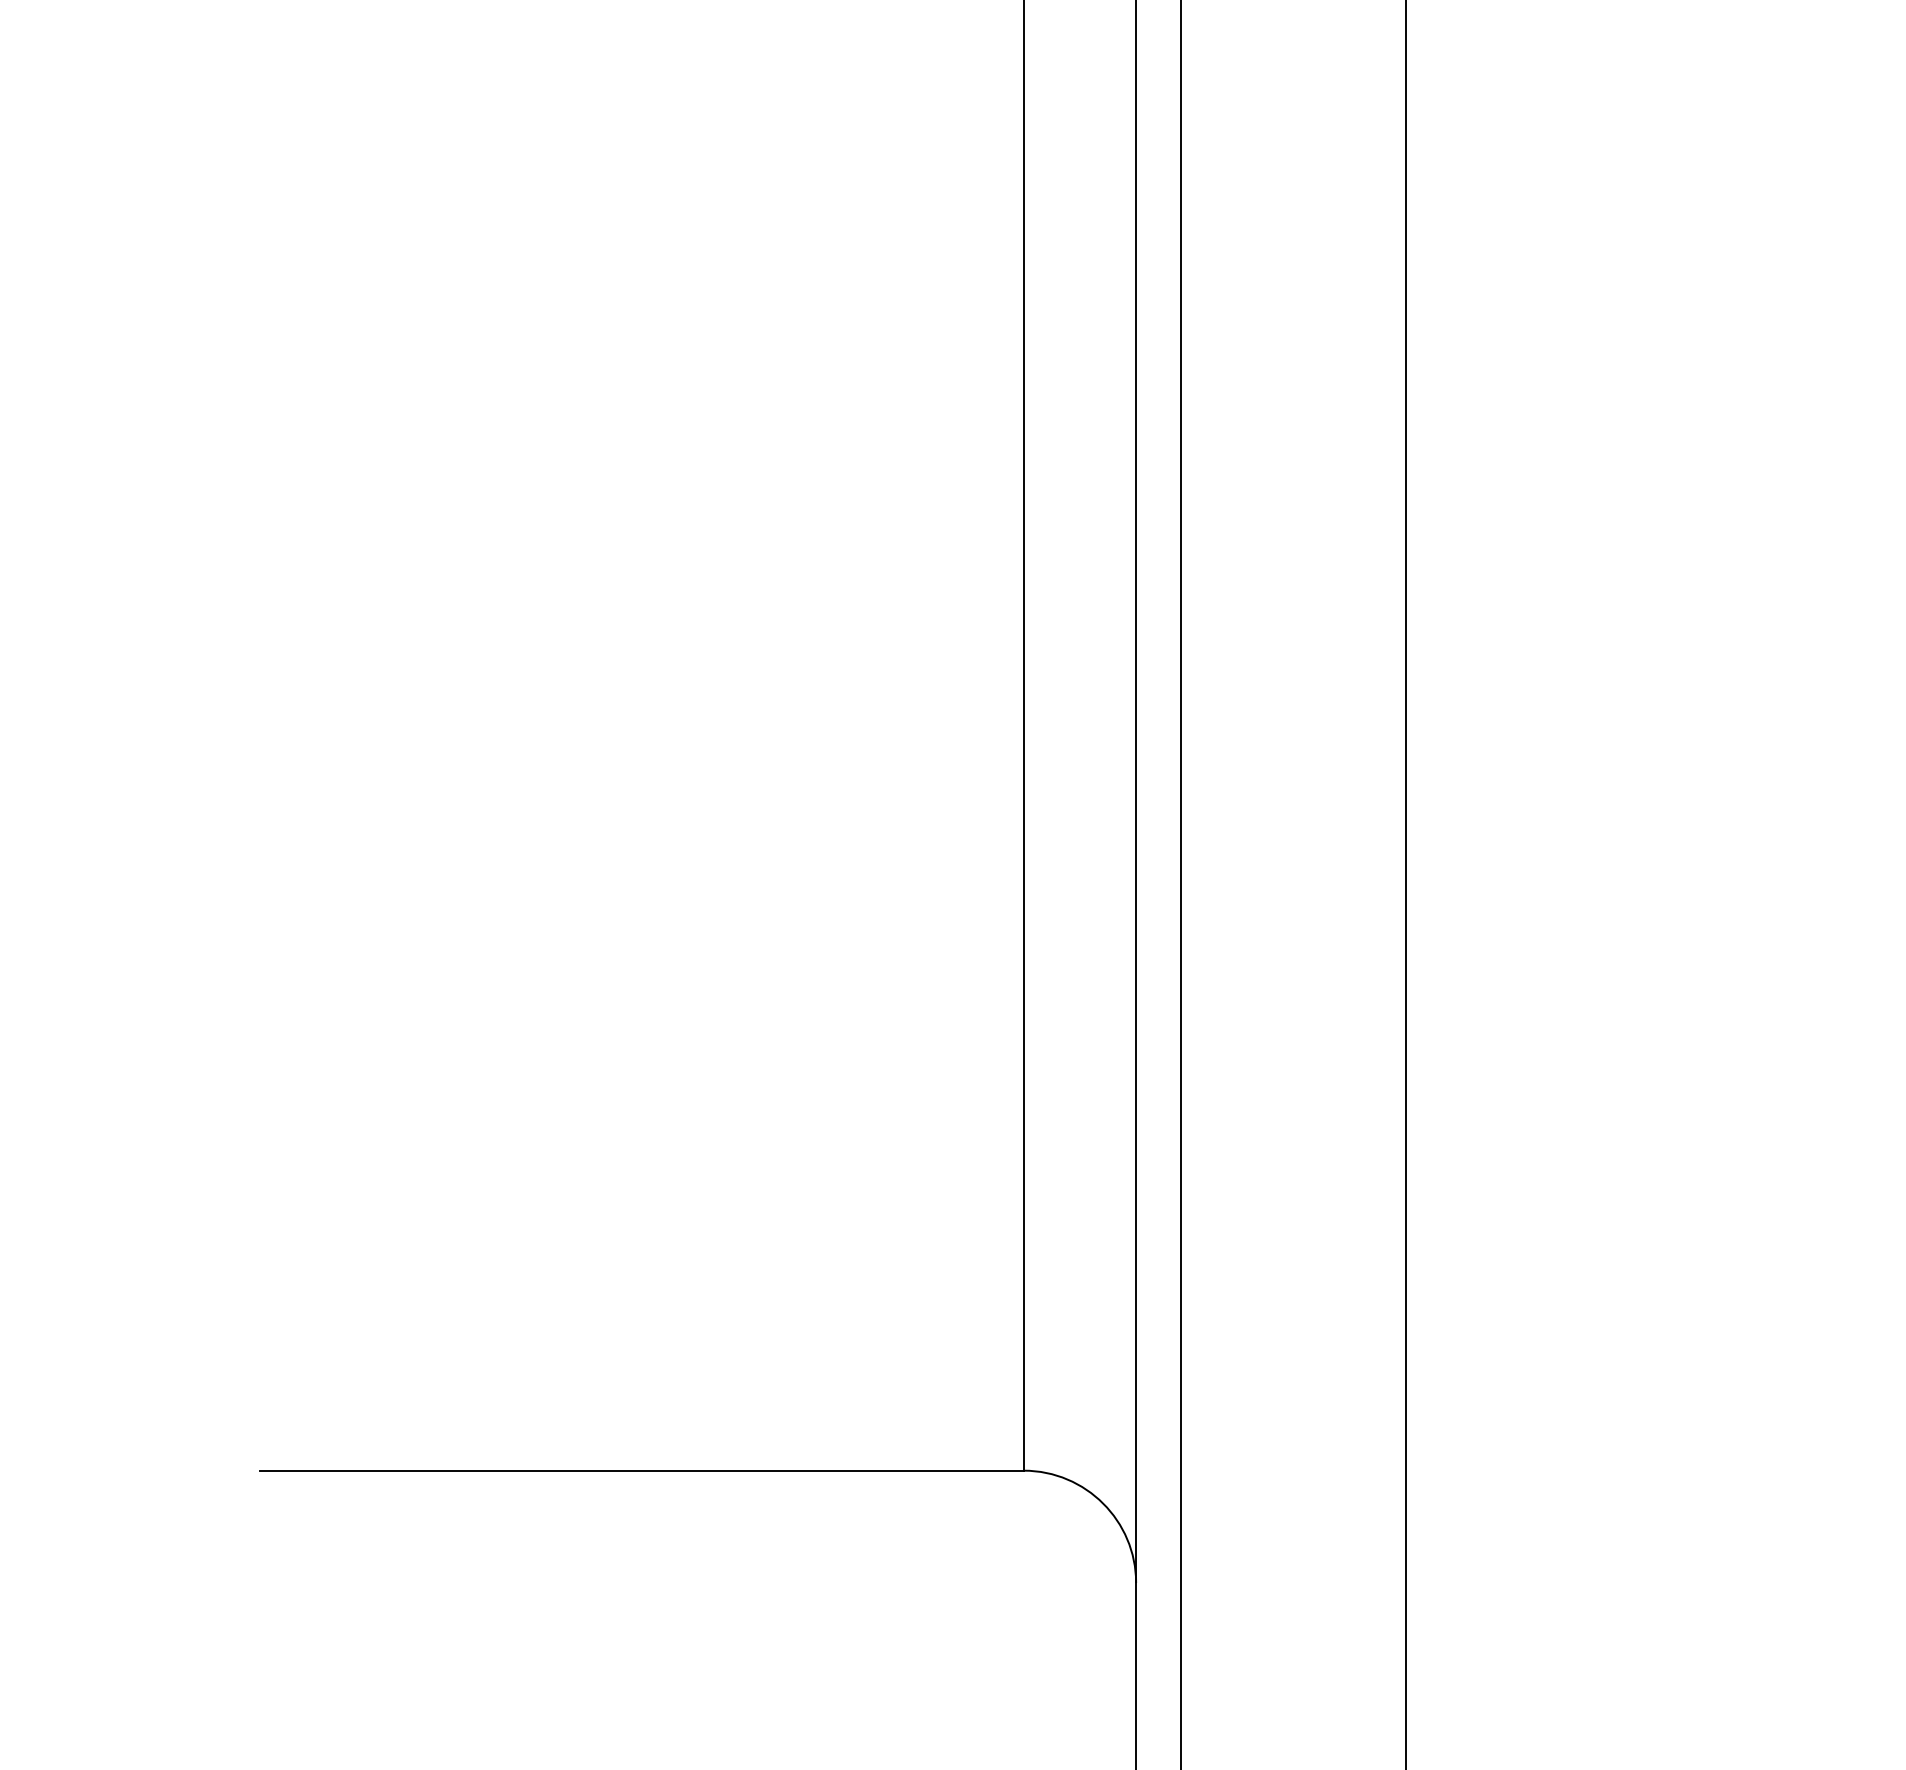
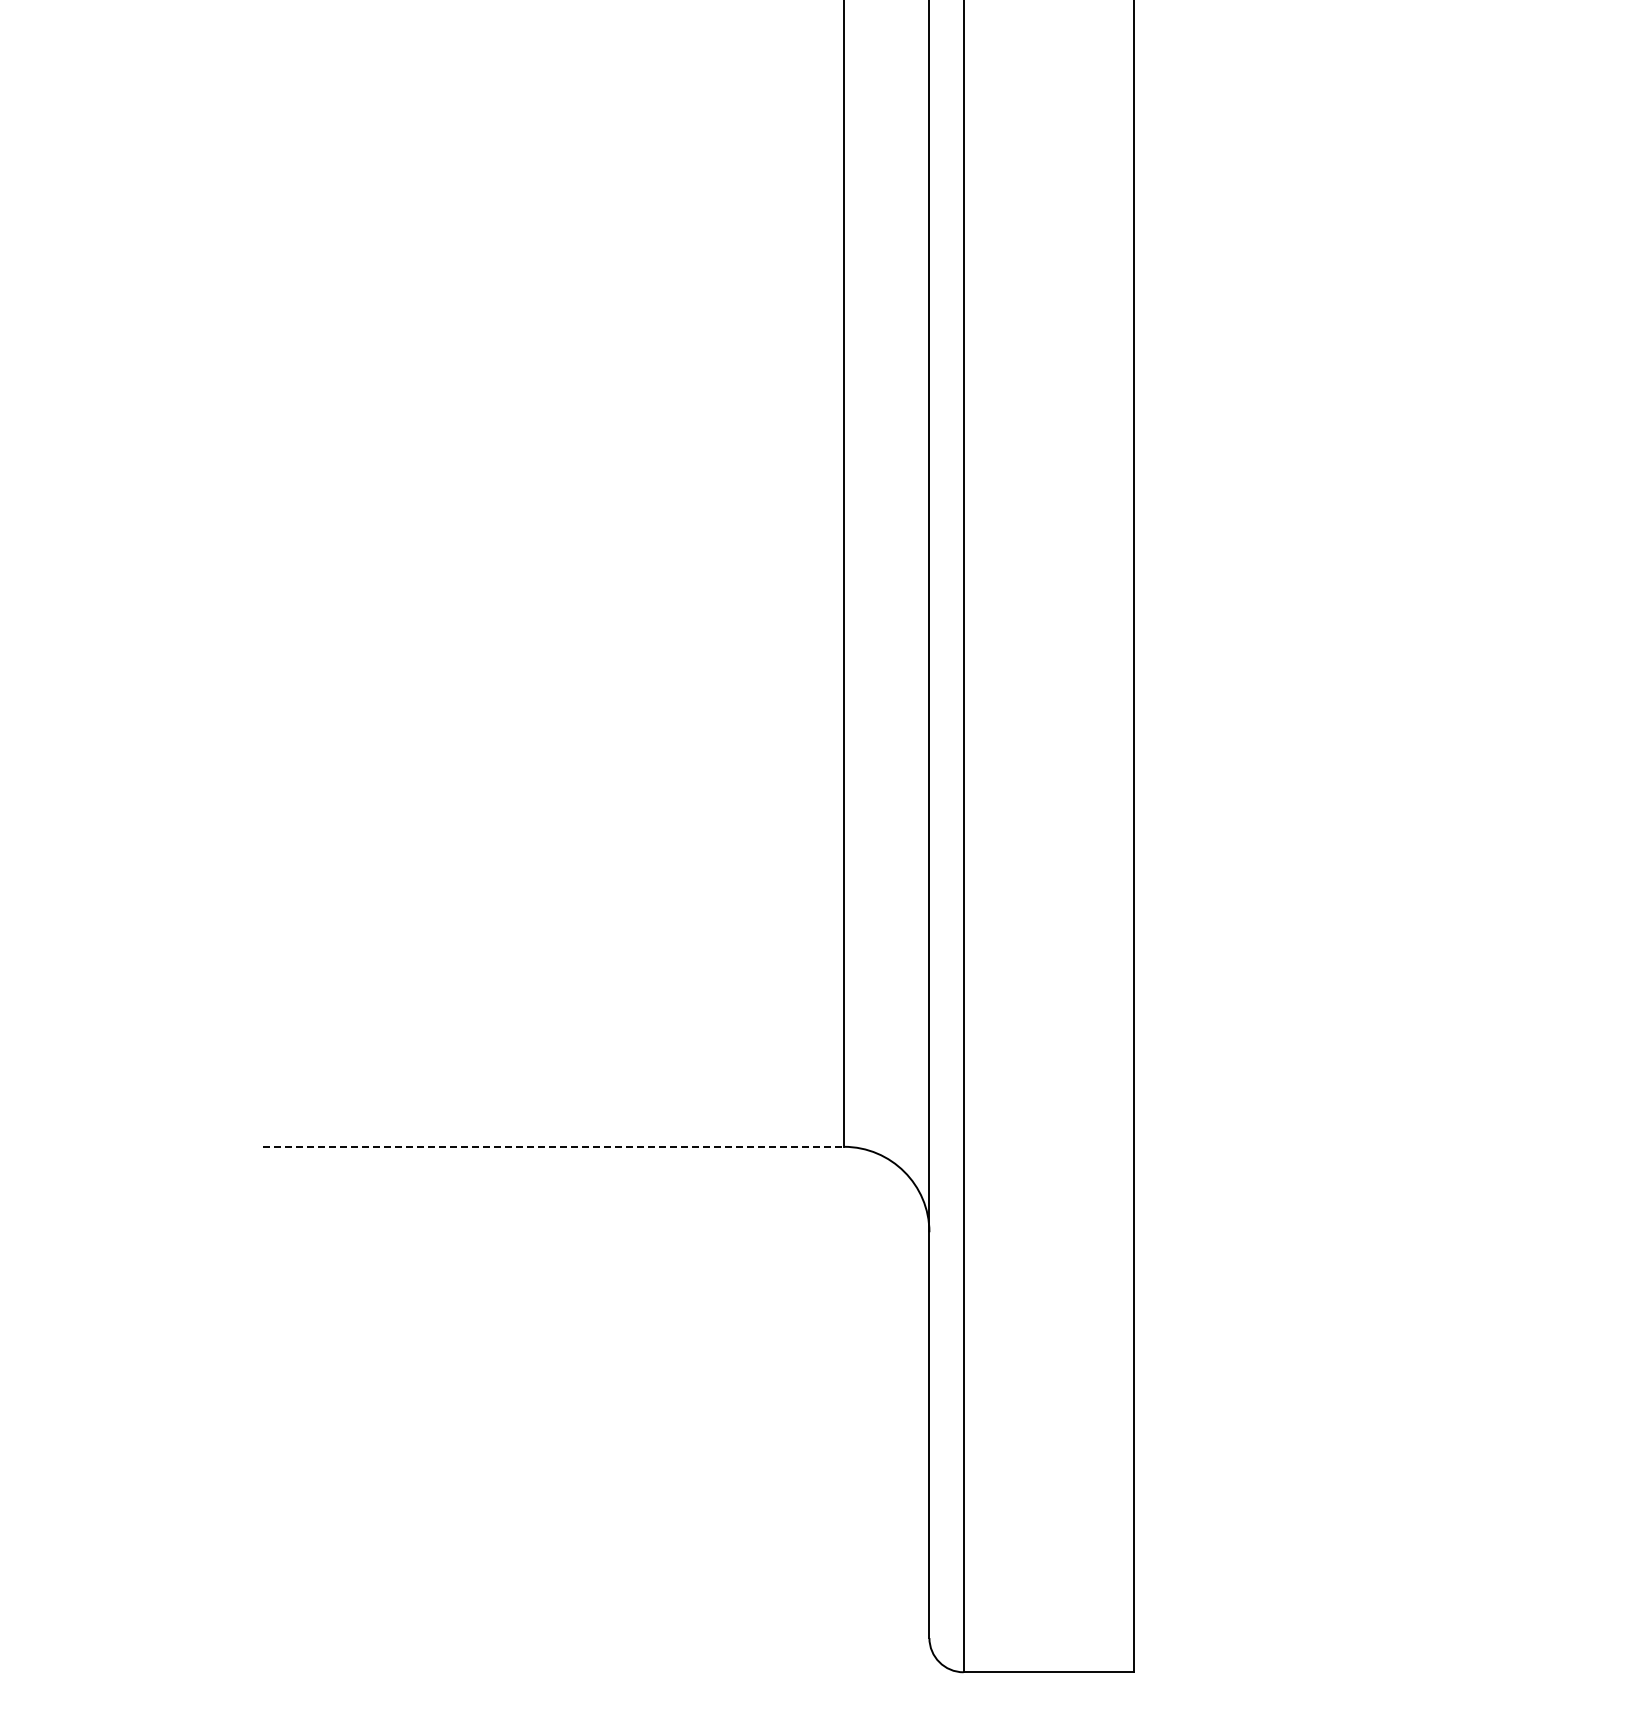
line: (643, 1470) -> (554, 1146), solid -> dashed

